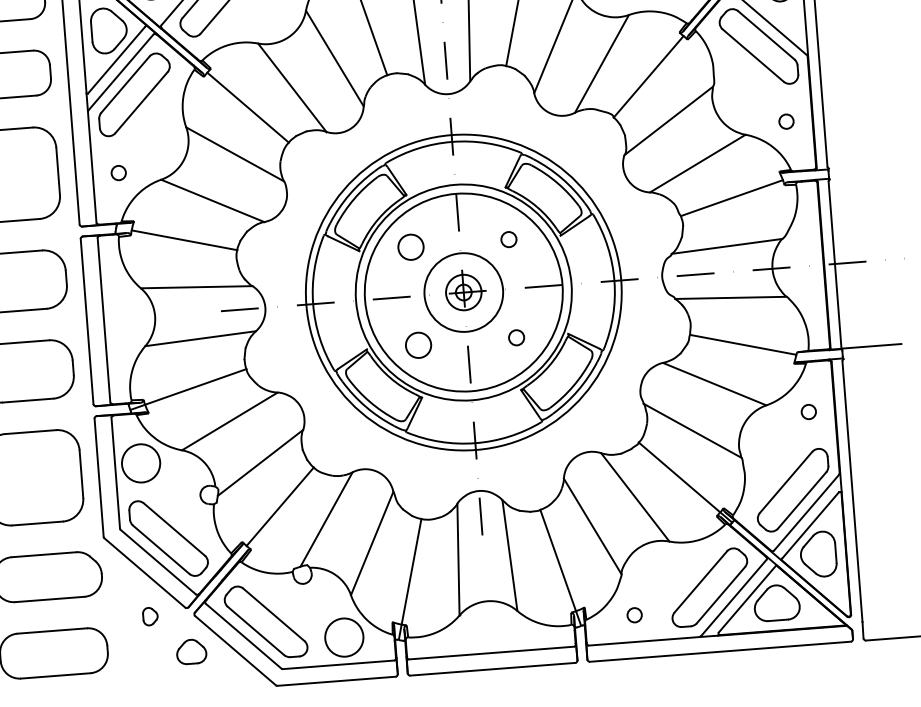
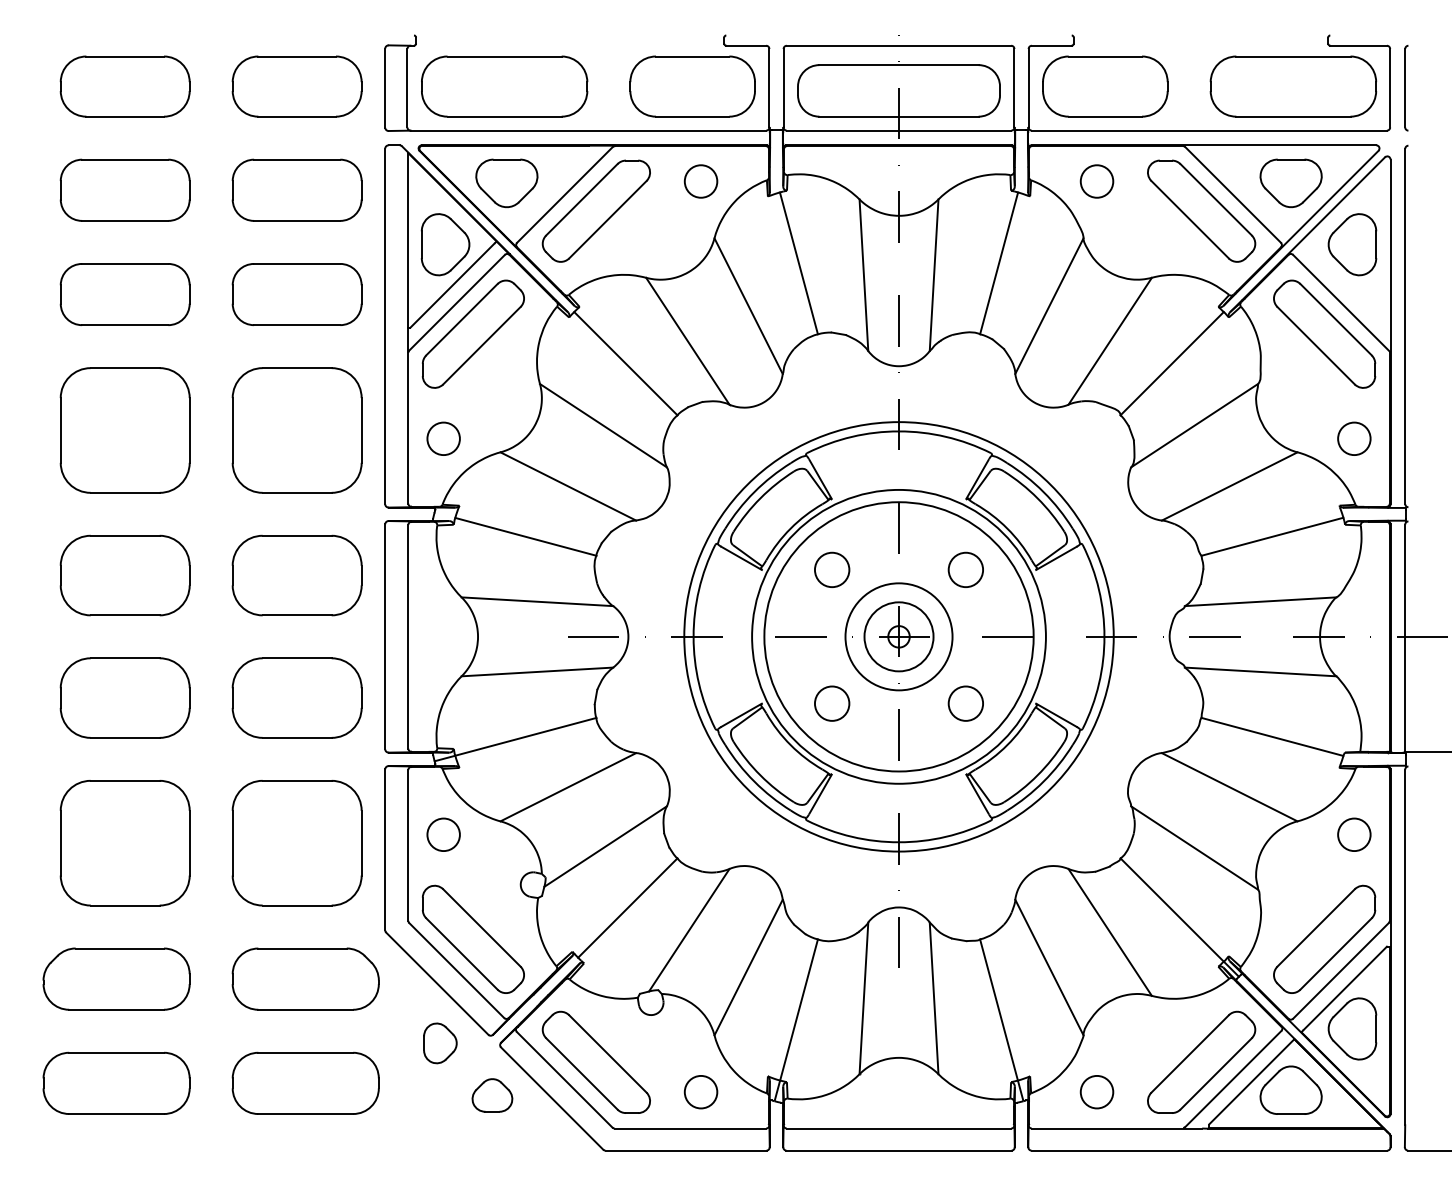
circle: (786, 121) -> (1354, 438), size x1.67
circle: (118, 172) -> (443, 438), size x1.67
circle: (508, 239) -> (965, 569), size x1.67
circle: (463, 292) -> (898, 636), size x1.43
circle: (516, 337) -> (965, 703), size x1.67
circle: (808, 411) -> (1354, 834), size x1.67
circle: (140, 463) -> (443, 834), size x0.62
circle: (634, 614) -> (1096, 1091), size x1.67
part: (150, 616) -> (440, 1043), size x1.67
circle: (343, 637) -> (700, 1091), size x0.62

